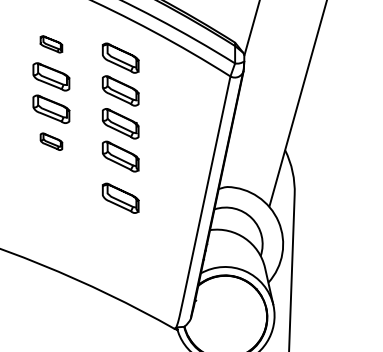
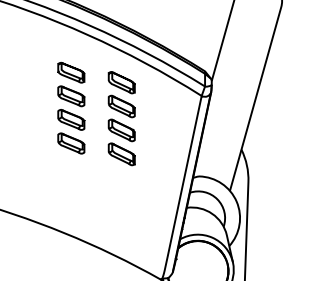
part: (51, 44) -> (71, 72), size x1.67
part: (51, 141) -> (71, 143), size x1.67
part: (120, 198) -> (121, 184), removed

